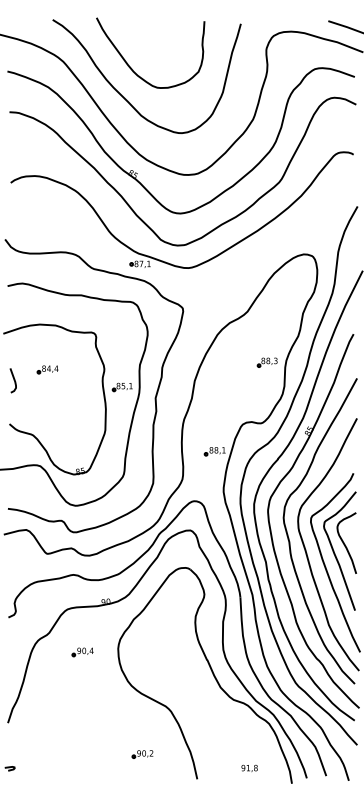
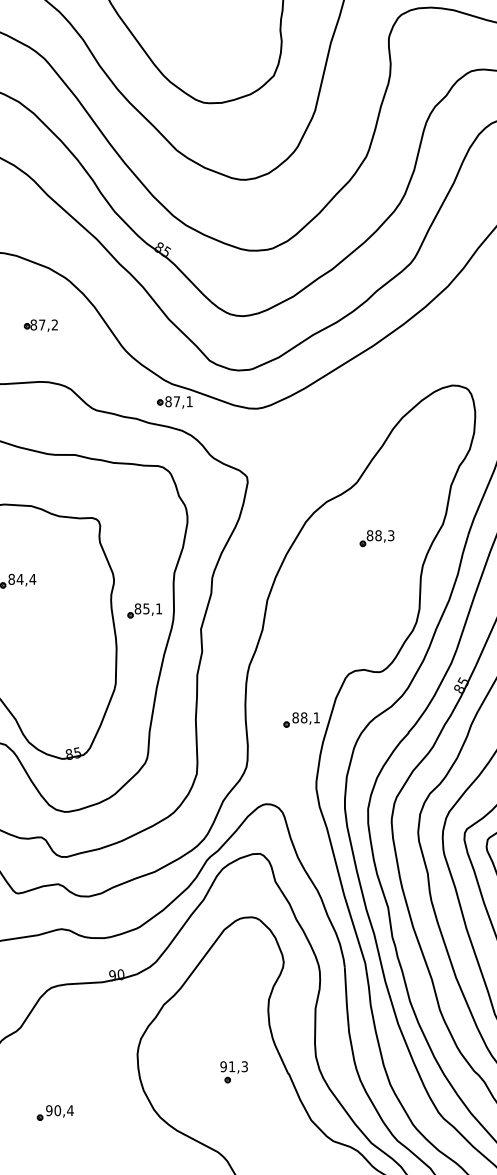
part: (60, 218) -> (39, 324), added
part: (266, 362) -> (375, 538), moved
part: (82, 652) -> (54, 1113), moved
part: (175, 659) -> (234, 1072), added

